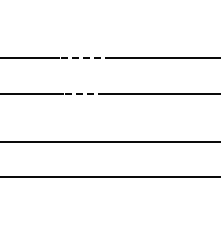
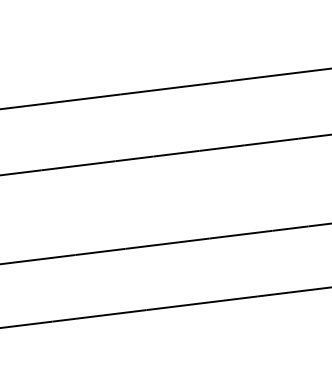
line: (85, 57) -> (72, 100), dashed -> solid
line: (84, 93) -> (78, 165), dashed -> solid

